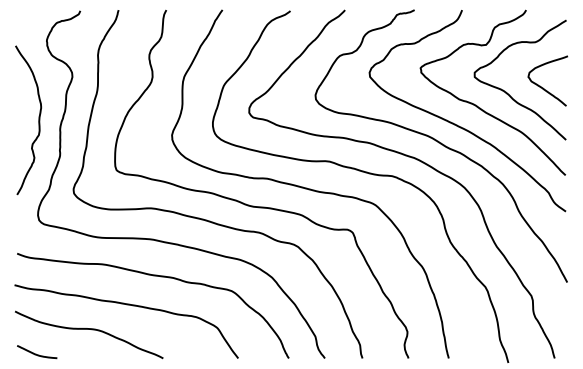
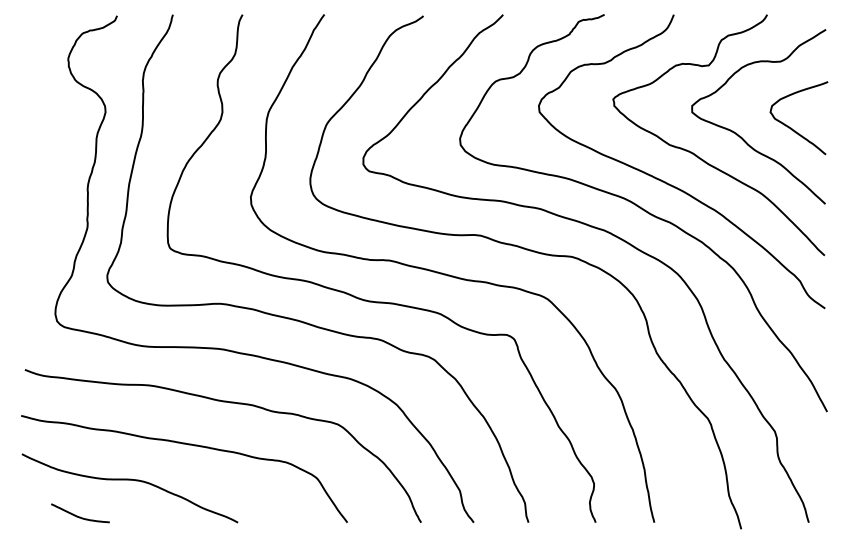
curve: (38, 120) -> (56, 175), removed
curve: (36, 353) -> (79, 515), moved

